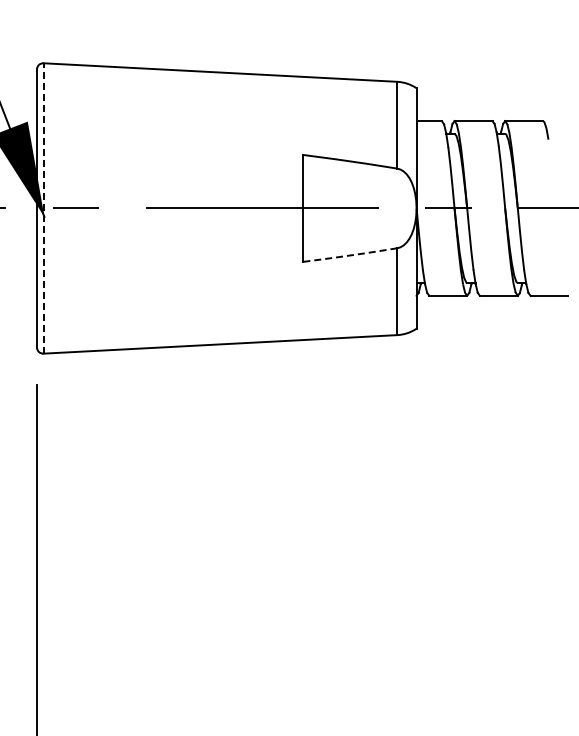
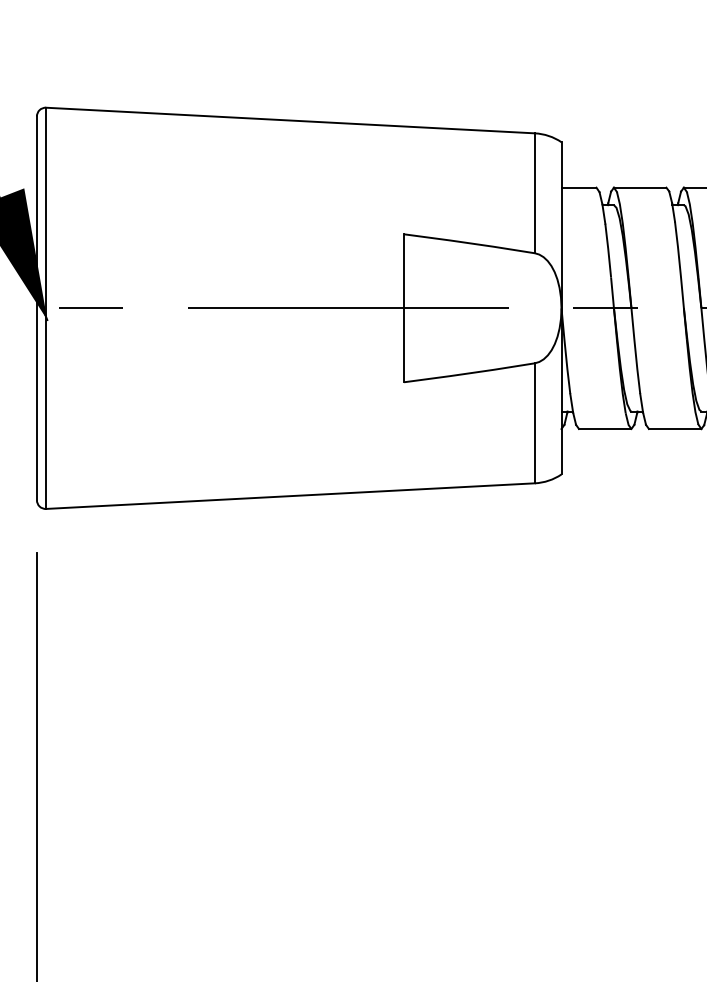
line: (43, 207) -> (46, 306), dashed -> solid
line: (349, 255) -> (468, 373), dashed -> solid

